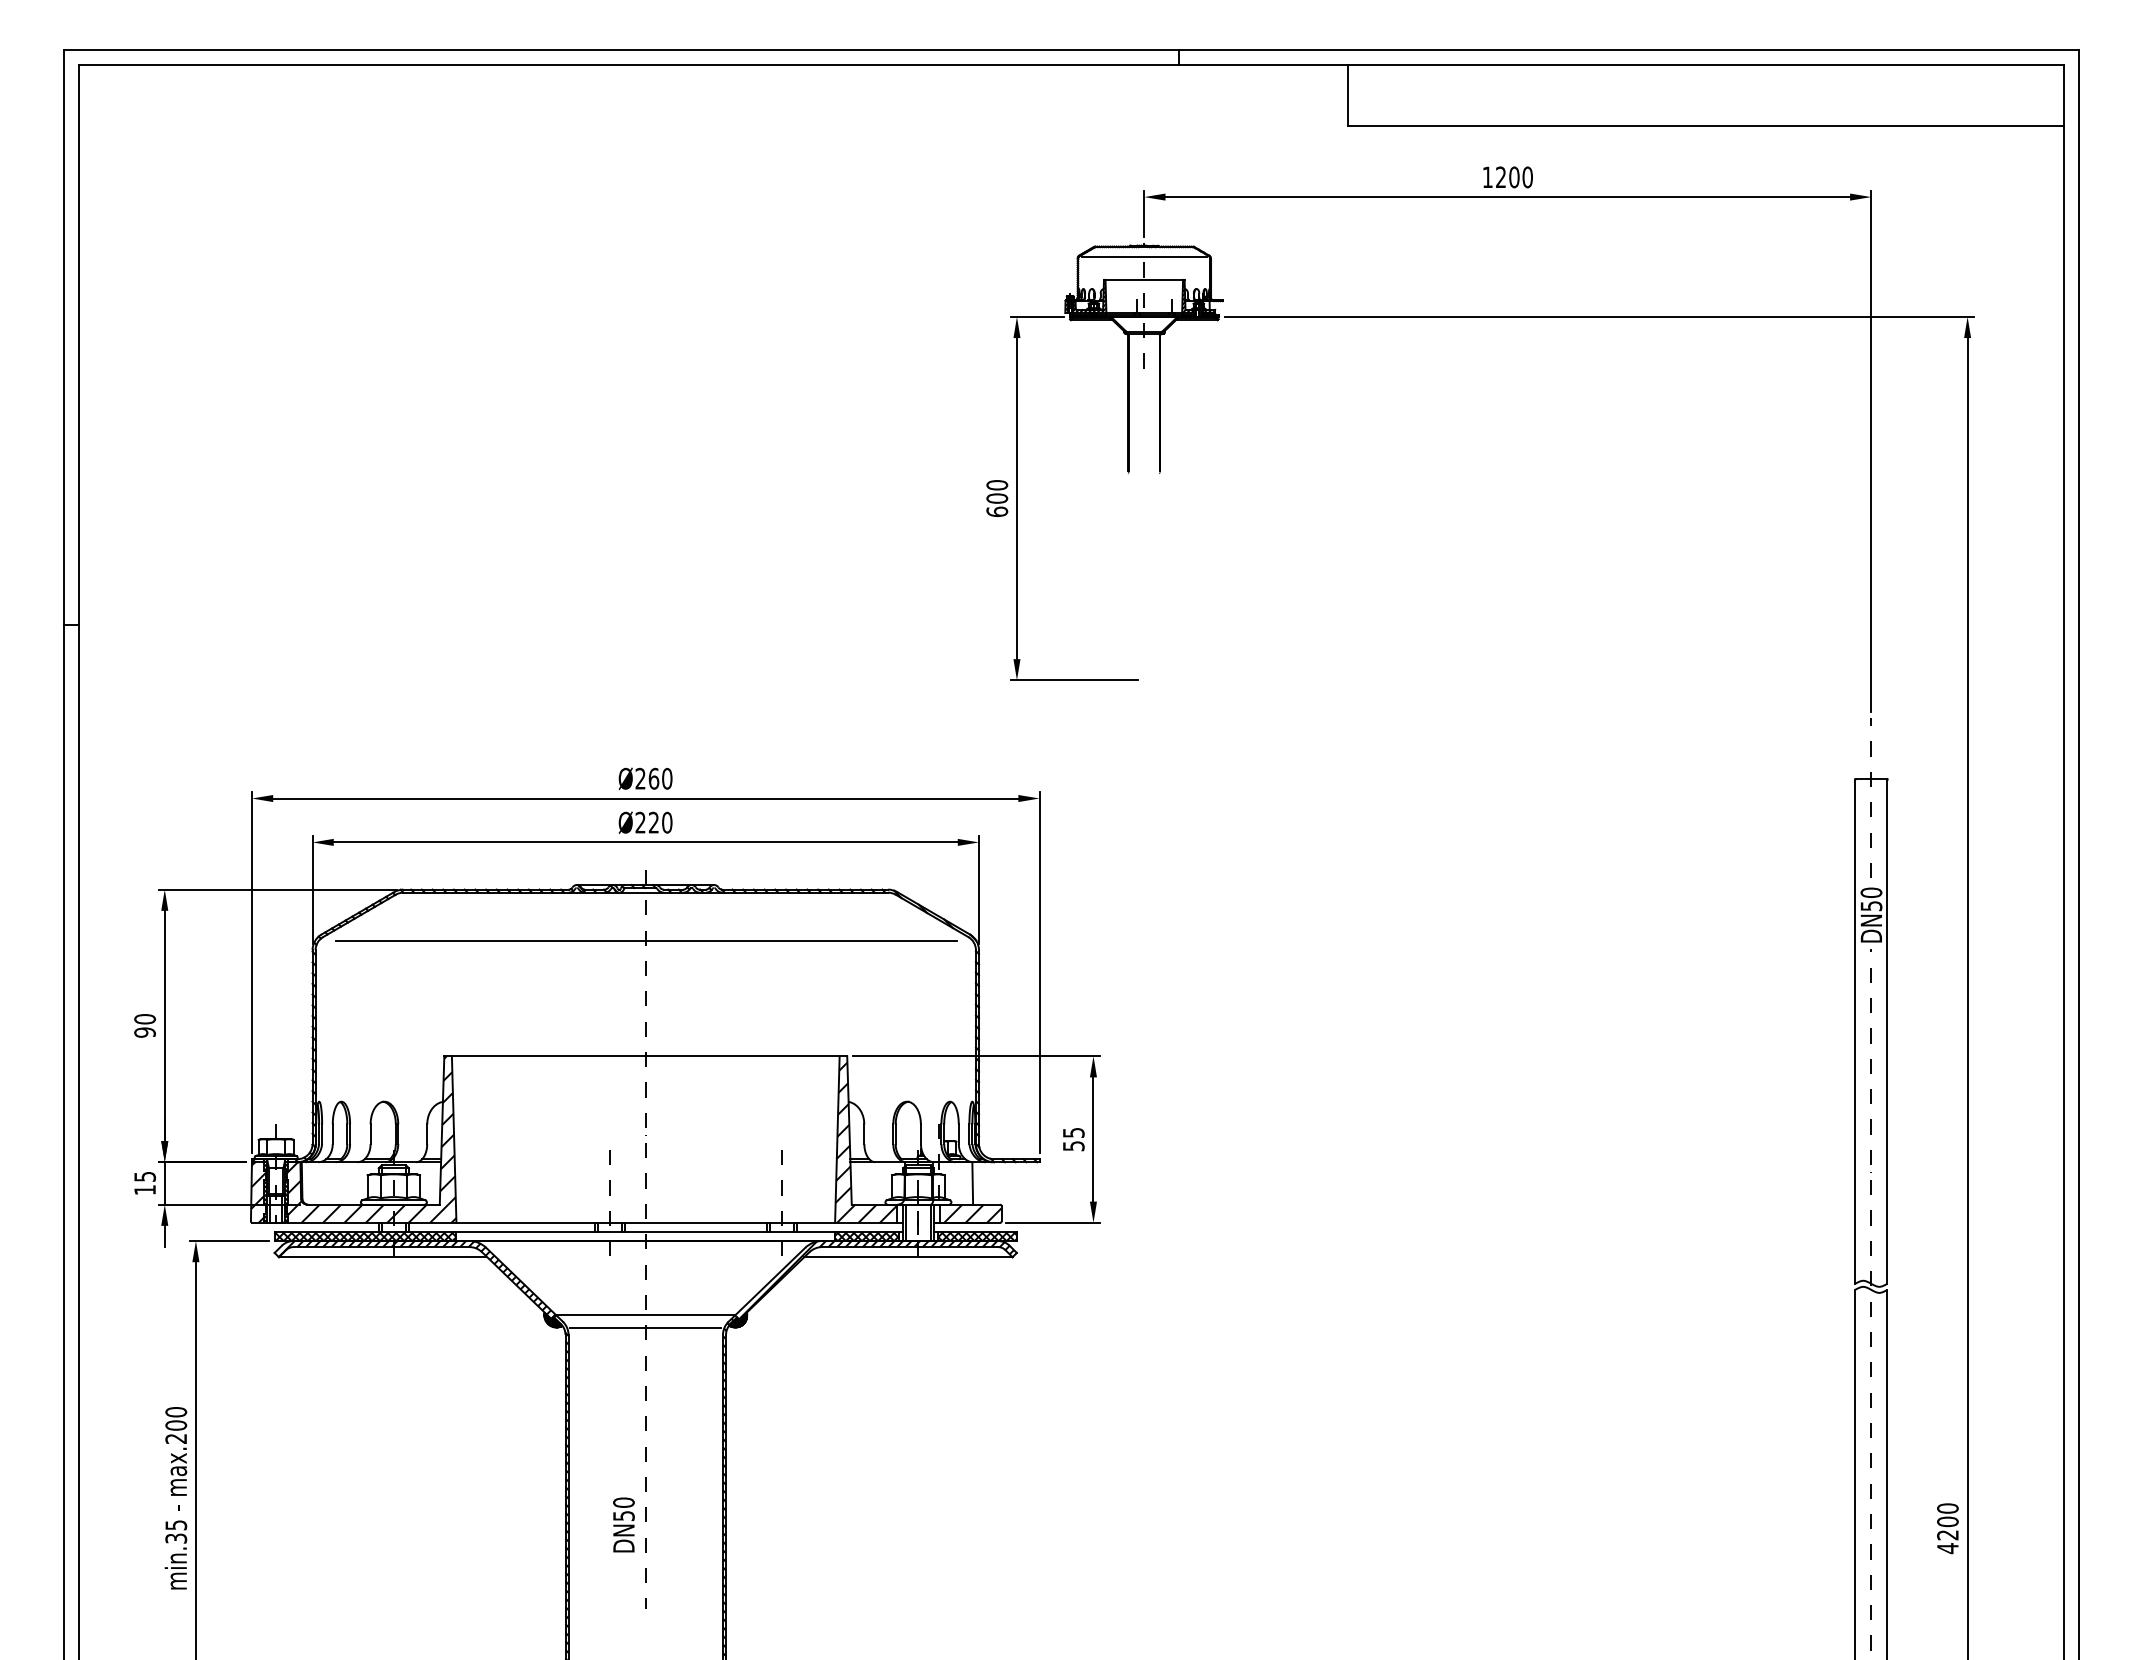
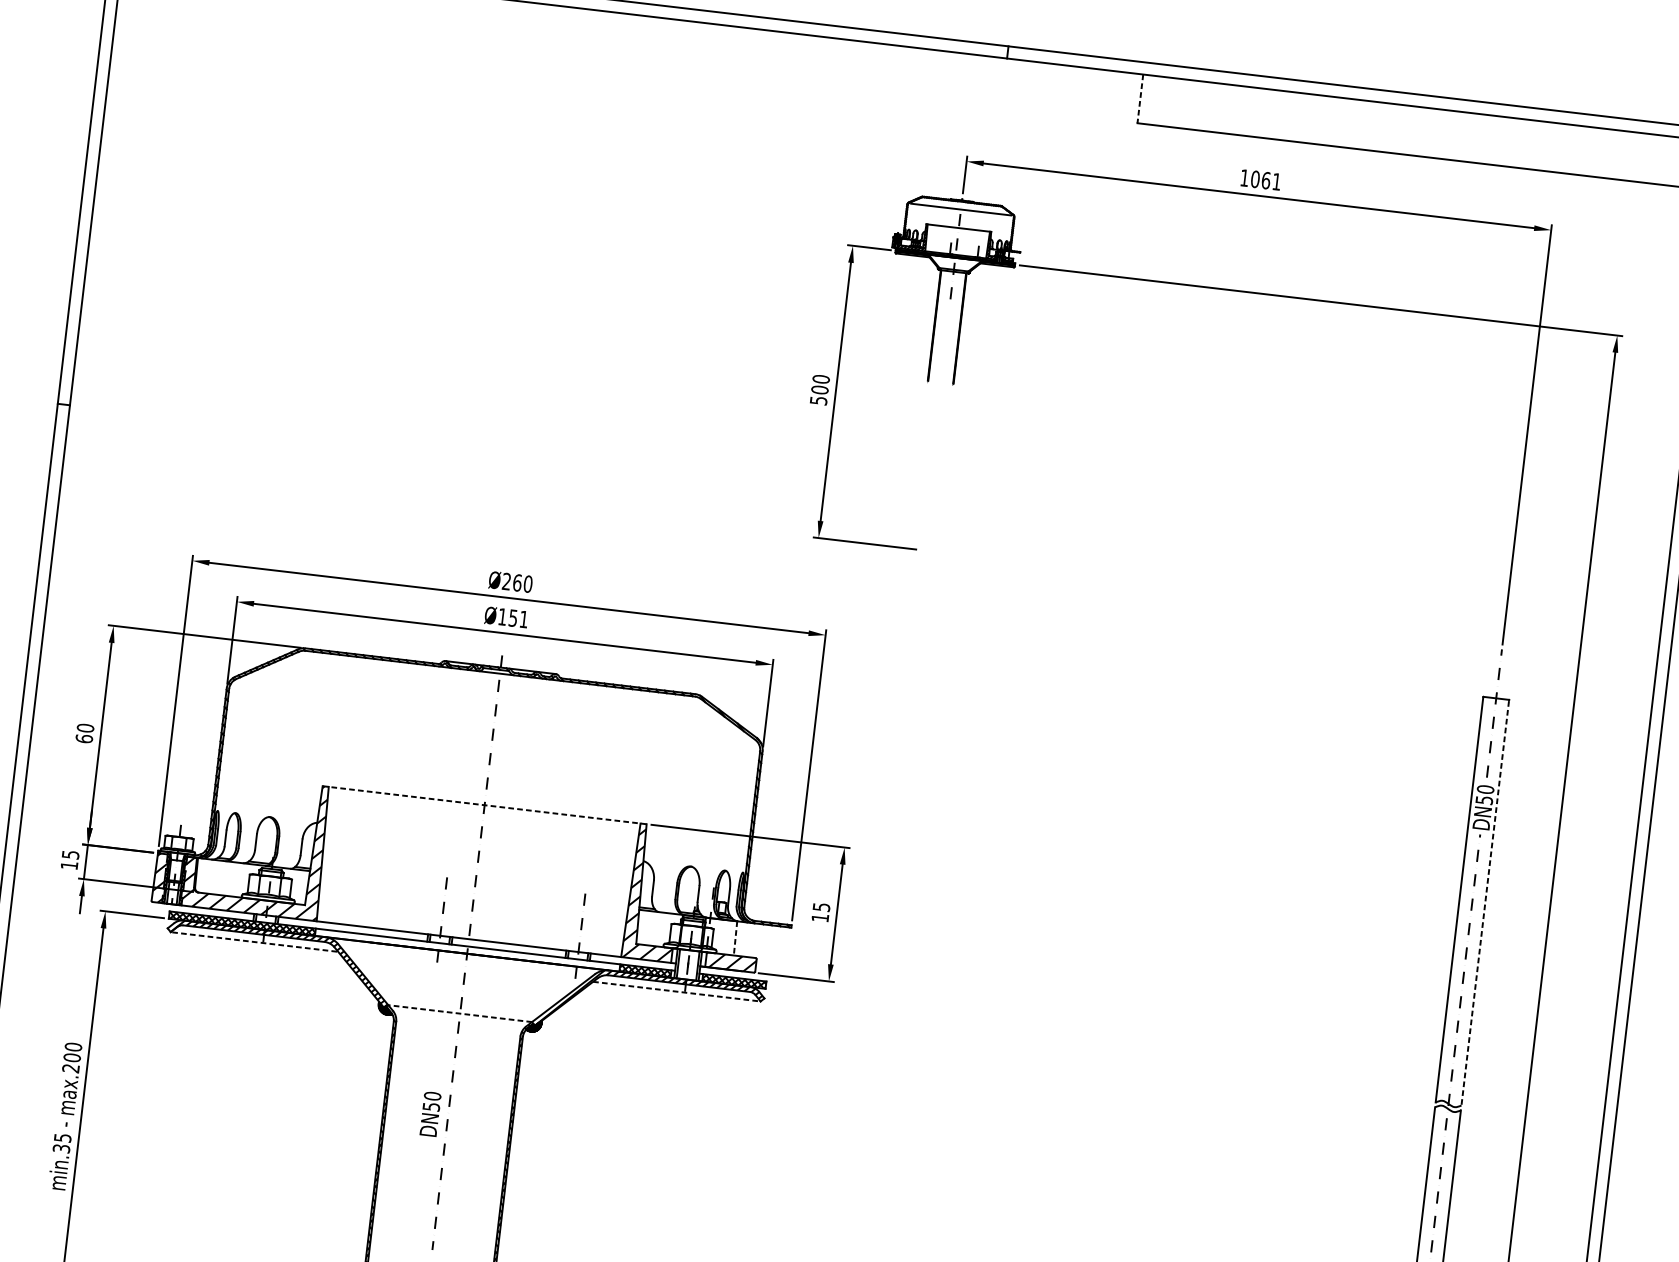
line: (1348, 95) -> (1140, 99), solid -> dashed
text: (1513, 177) -> (1265, 180), 1200 -> 1061
text: (997, 511) -> (818, 400), 600 -> 500
text: (653, 822) -> (512, 618), Ø220 -> Ø151
line: (646, 941) -> (496, 713), removed
text: (144, 1032) -> (83, 738), 90 -> 60
line: (1887, 1032) -> (1485, 903), solid -> dashed
line: (645, 1056) -> (484, 805), solid -> dashed
text: (1073, 1146) -> (820, 918), 55 -> 15
line: (972, 1183) -> (735, 938), solid -> dashed
line: (381, 1257) -> (253, 942), solid -> dashed
line: (908, 1257) -> (676, 991), solid -> dashed
line: (645, 1315) -> (459, 1013), solid -> dashed
line: (645, 1327) -> (458, 1023), removed
text: (623, 1524) -> (430, 1113), moved

